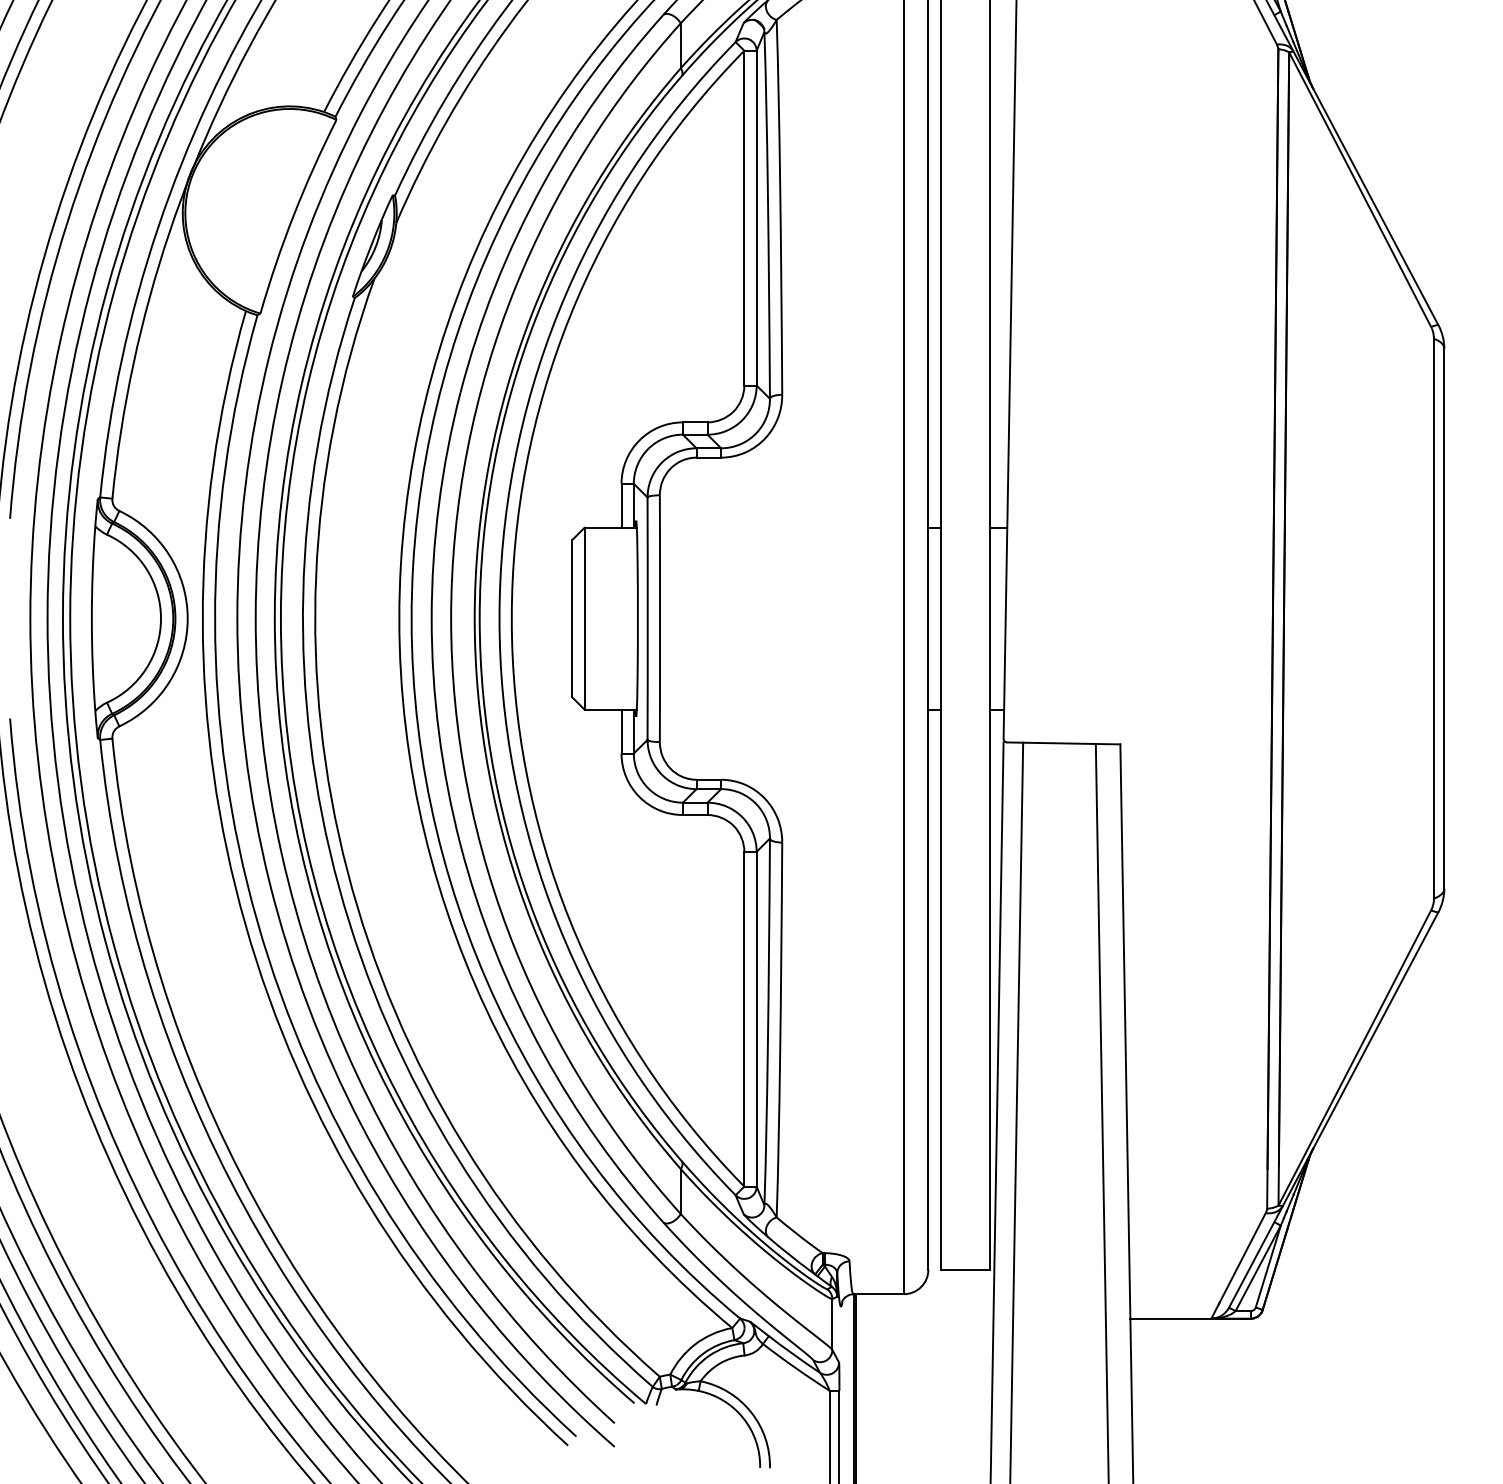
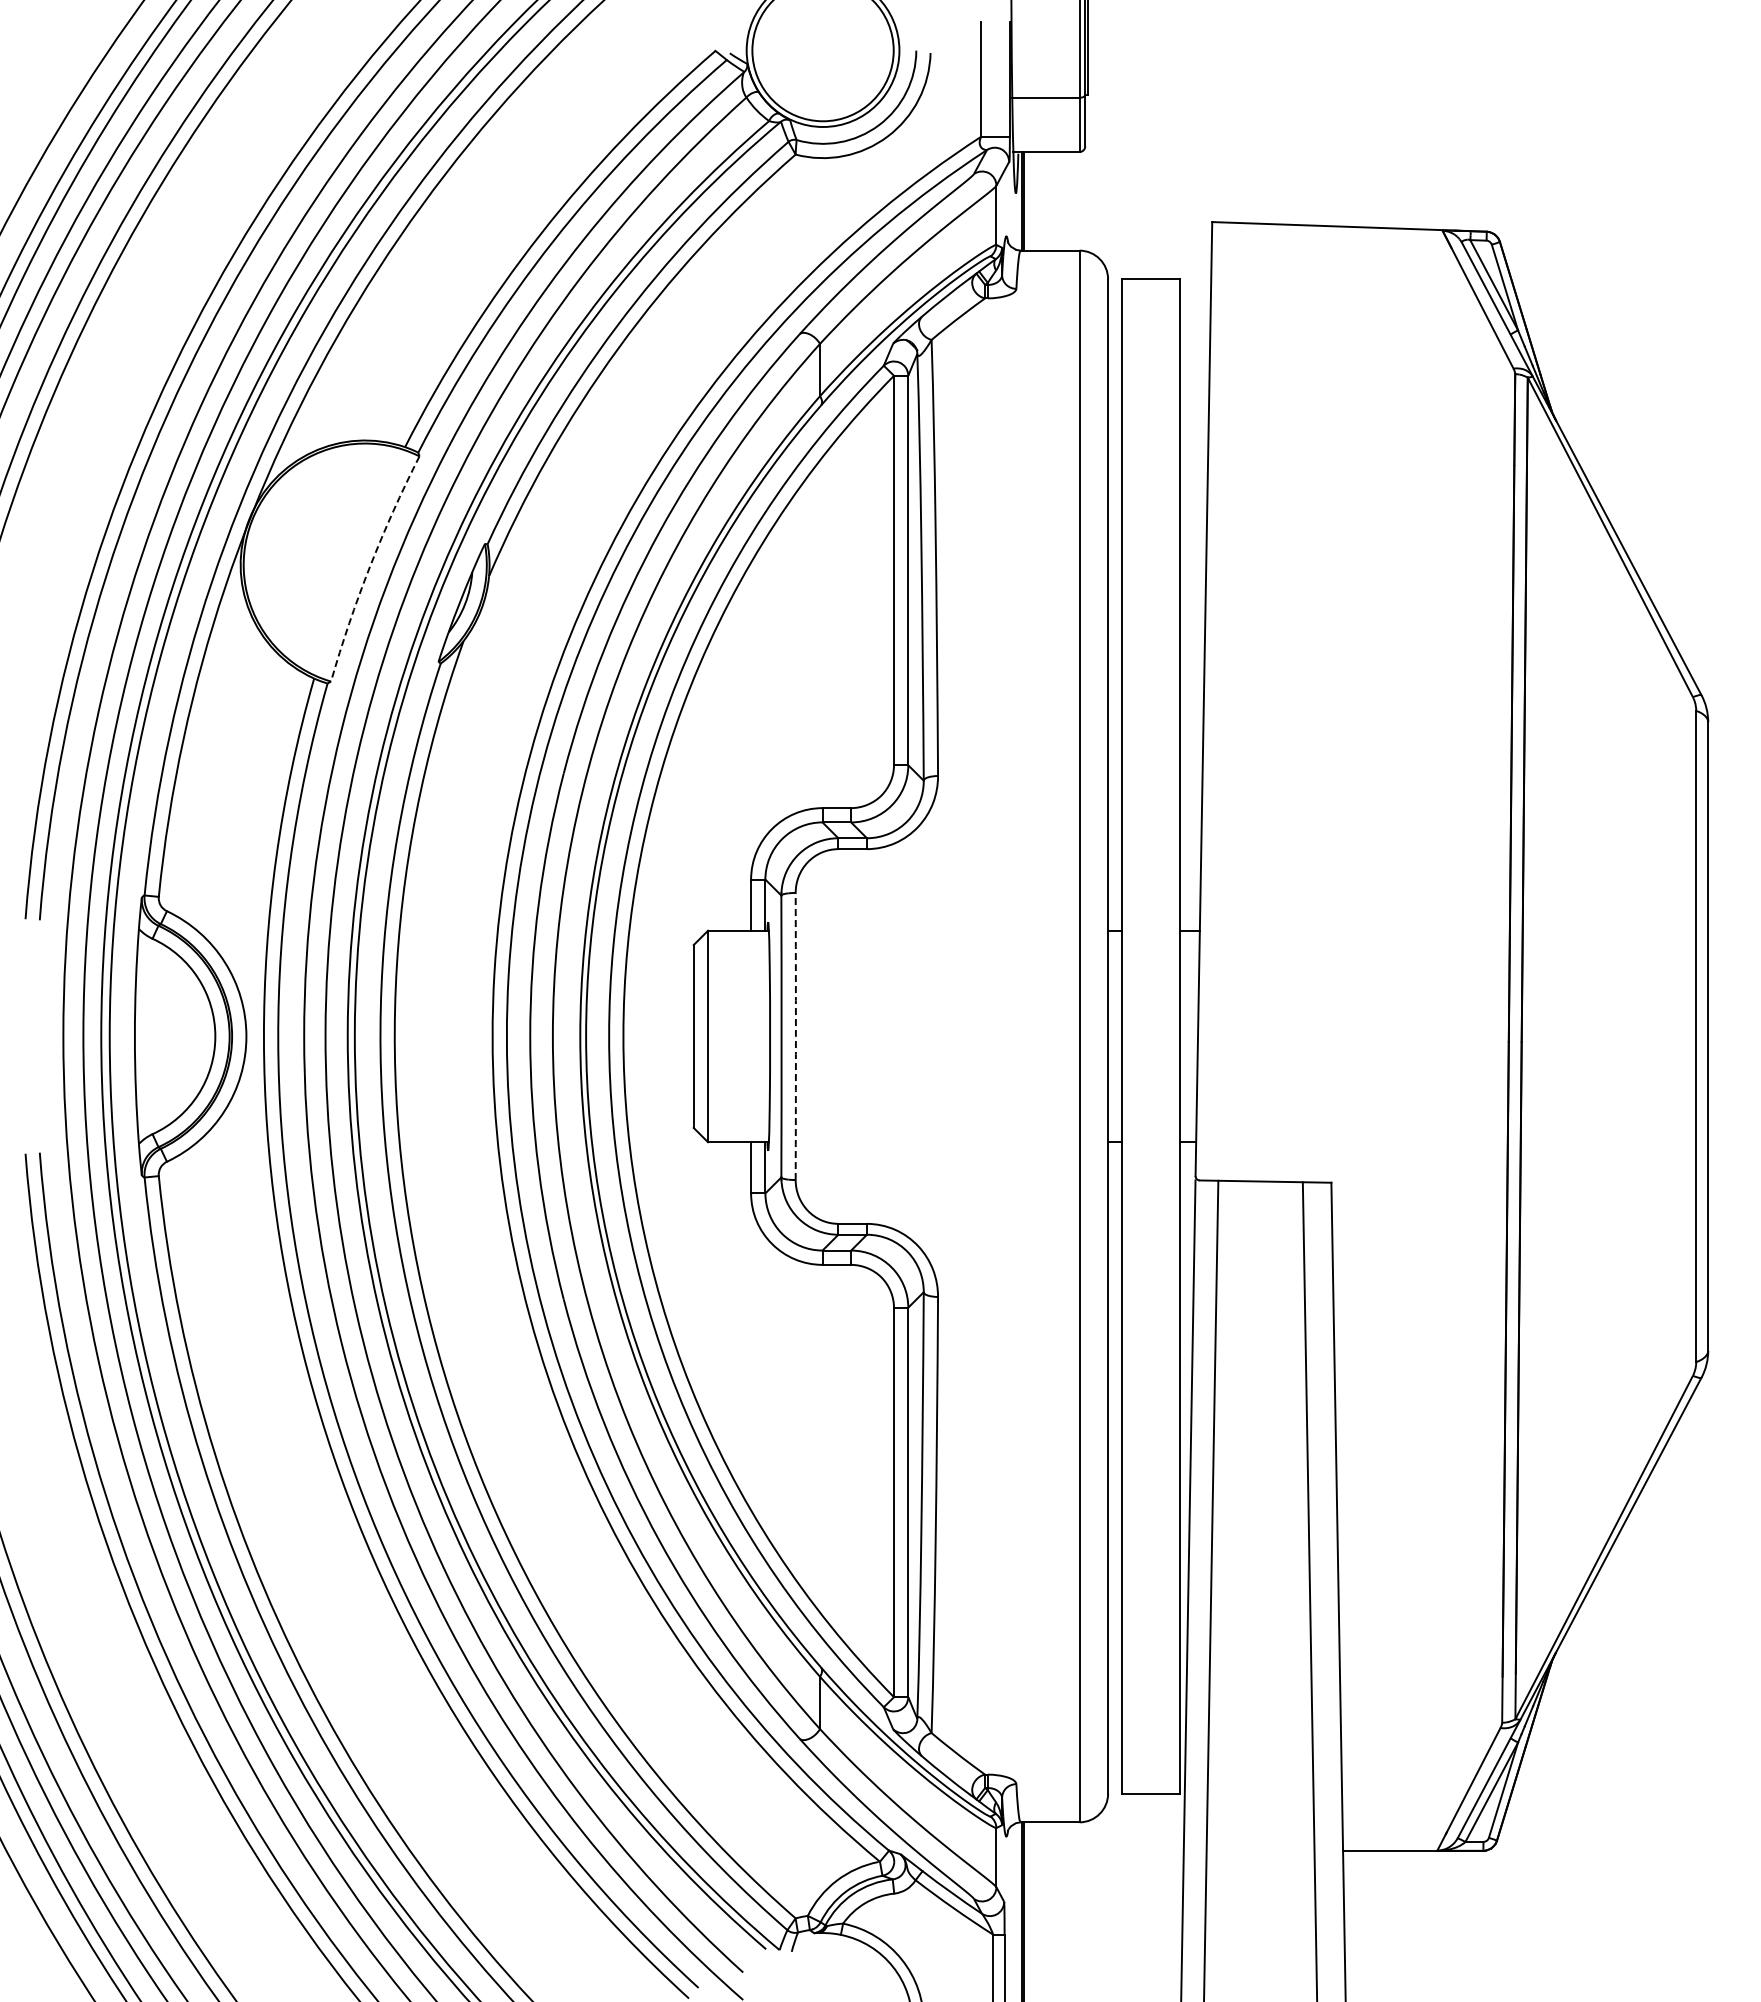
arc: (293, 214) -> (369, 566), solid -> dashed
arc: (659, 618) -> (795, 1036), solid -> dashed

